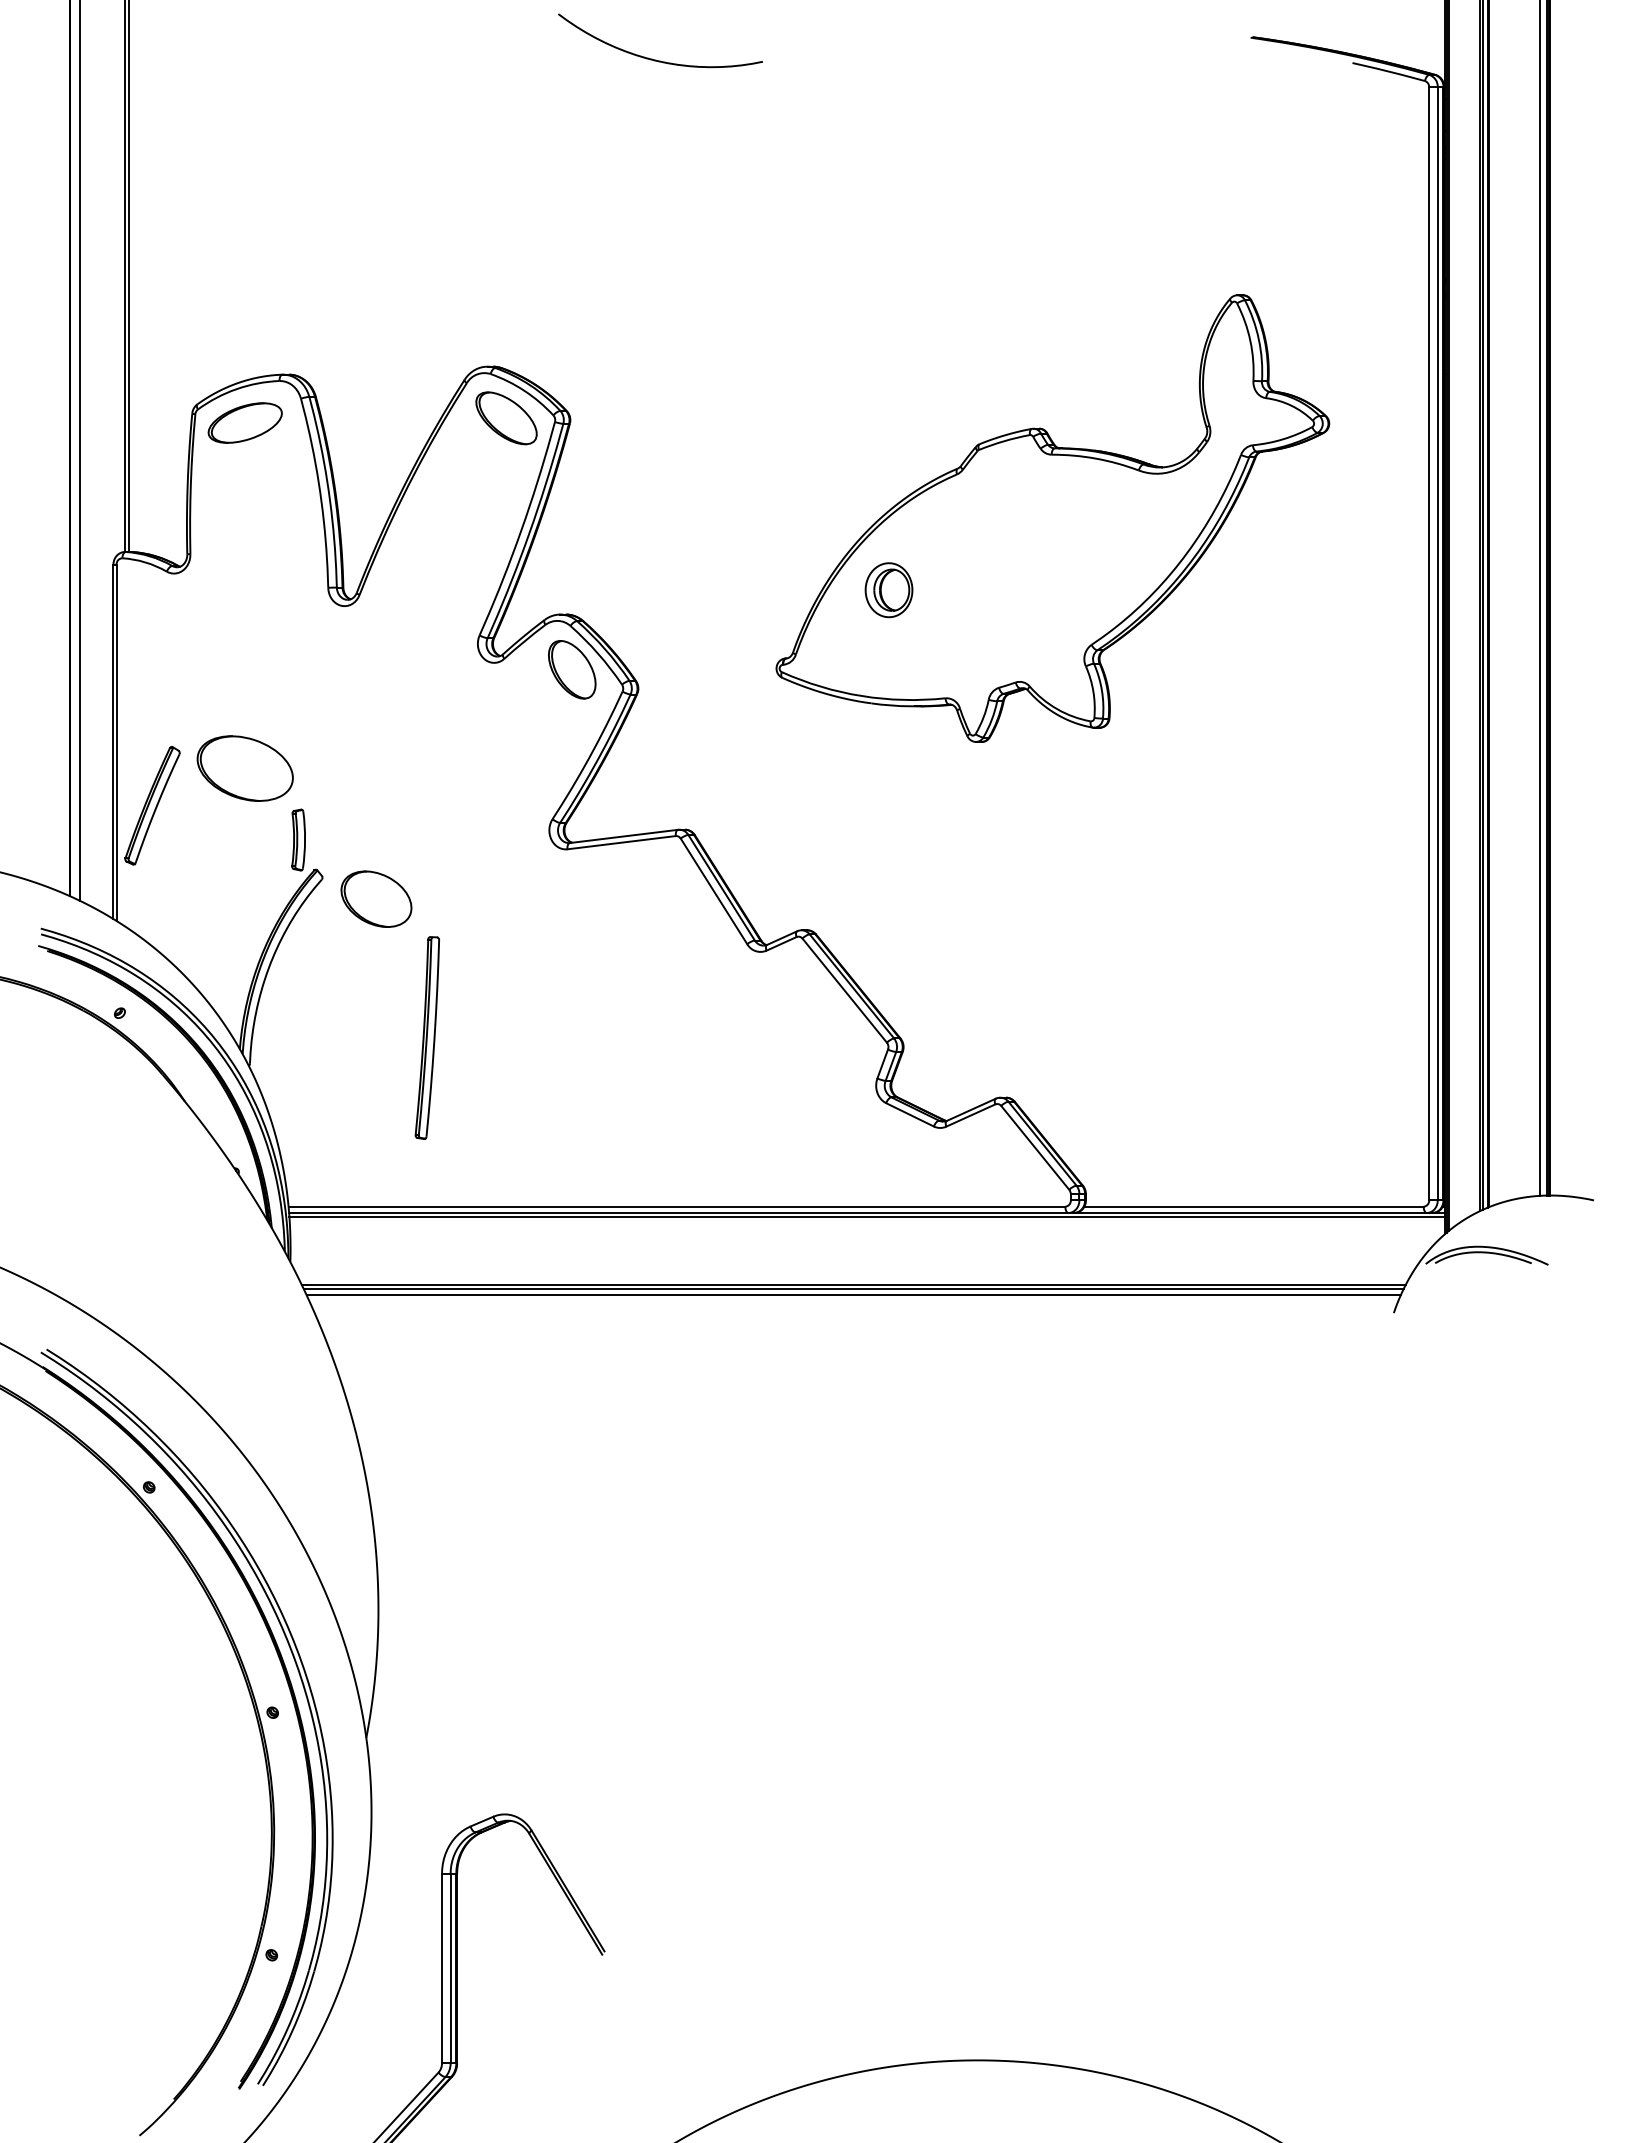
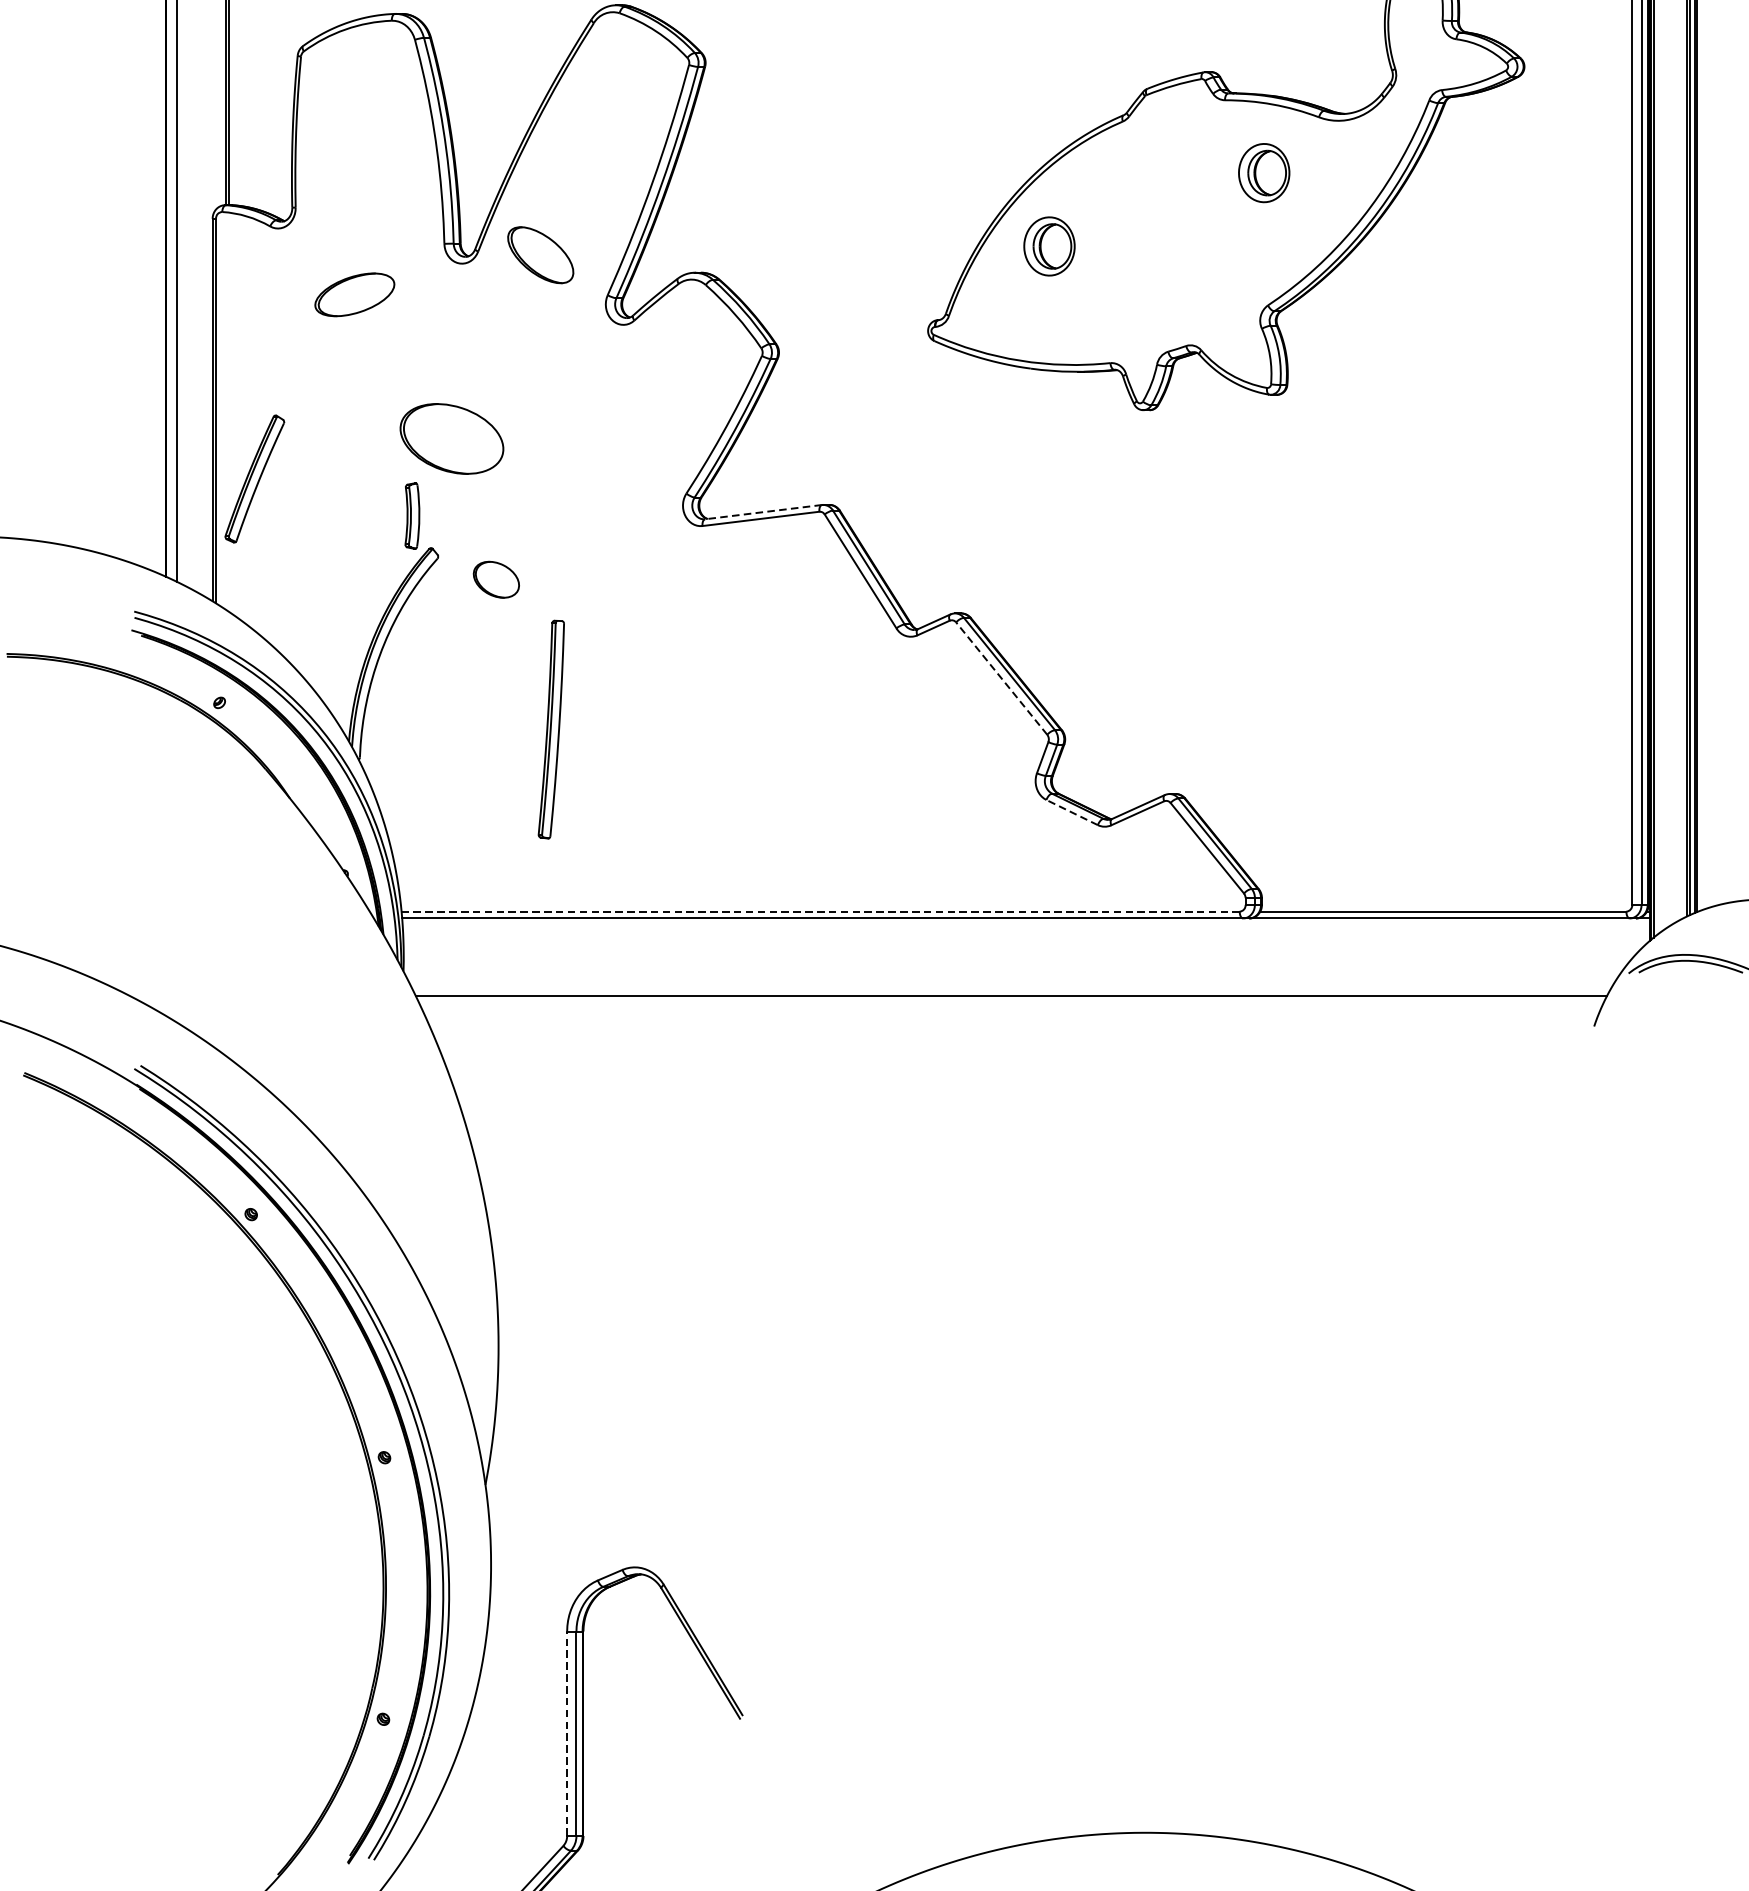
part: (506, 418) -> (540, 255), moved
part: (244, 422) -> (354, 294), moved
part: (1087, 522) -> (1263, 173), added
part: (572, 669) -> (707, 332), removed
part: (244, 768) -> (451, 438), moved
line: (624, 836) -> (764, 512), solid -> dashed
part: (376, 898) -> (496, 579), size x0.6
line: (844, 990) -> (1001, 678), solid -> dashed
line: (910, 1114) -> (1072, 812), solid -> dashed
line: (677, 1206) -> (821, 911), solid -> dashed
line: (867, 1216) -> (1026, 922), removed
line: (853, 1288) -> (1011, 999), removed
line: (853, 1295) -> (1011, 1007), removed
line: (442, 1968) -> (567, 1733), solid -> dashed

